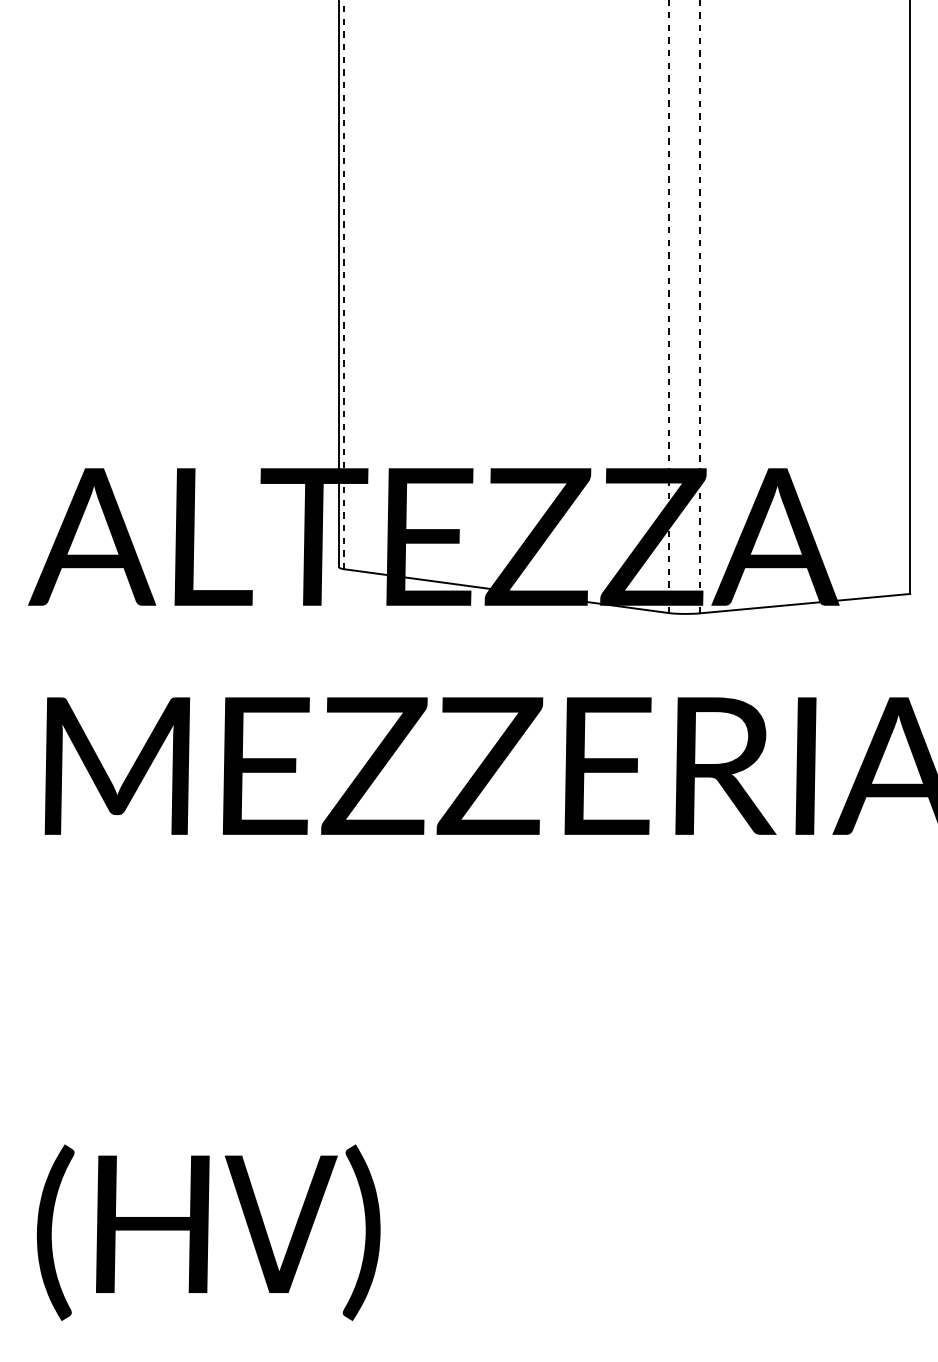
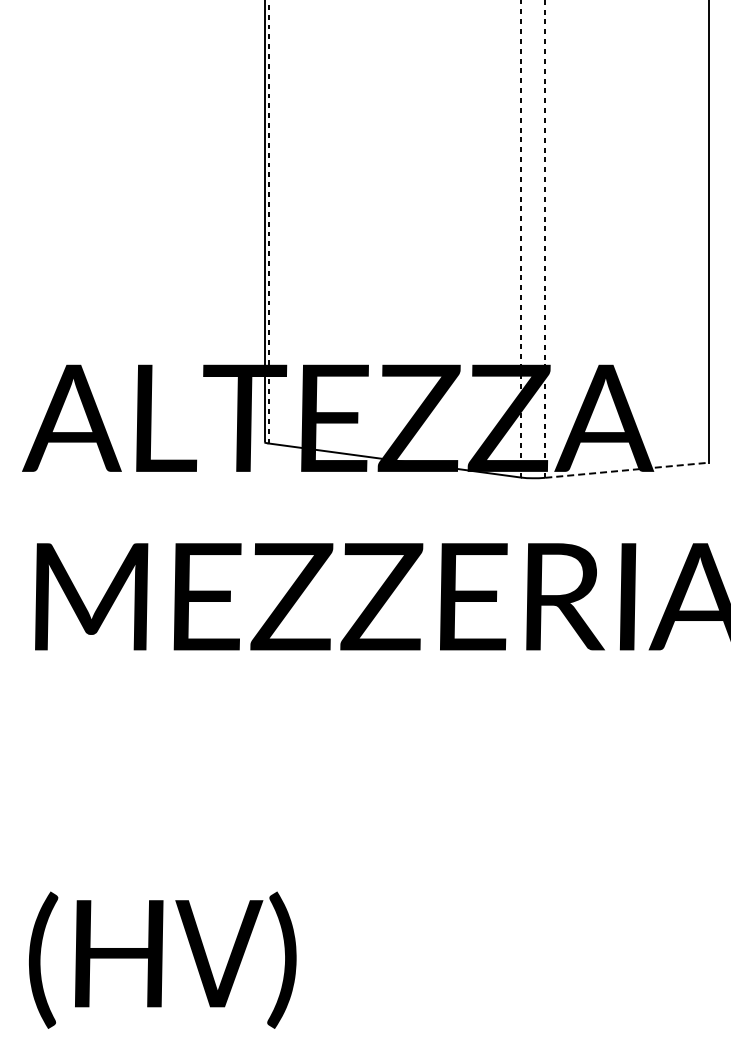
line: (805, 603) -> (627, 470), solid -> dashed

